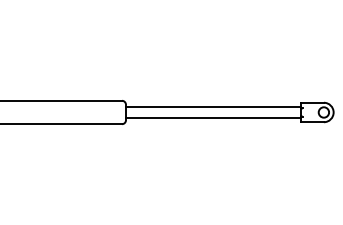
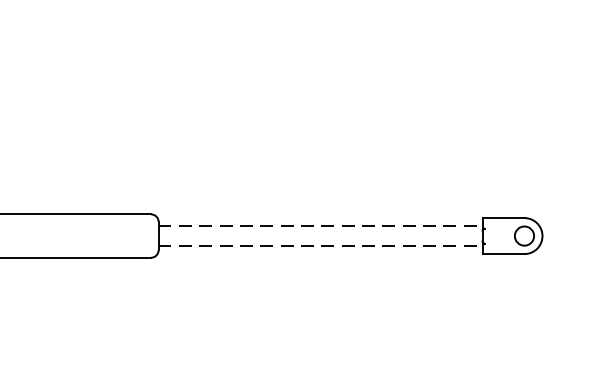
line: (213, 107) -> (320, 226), solid -> dashed
line: (213, 117) -> (320, 245), solid -> dashed

